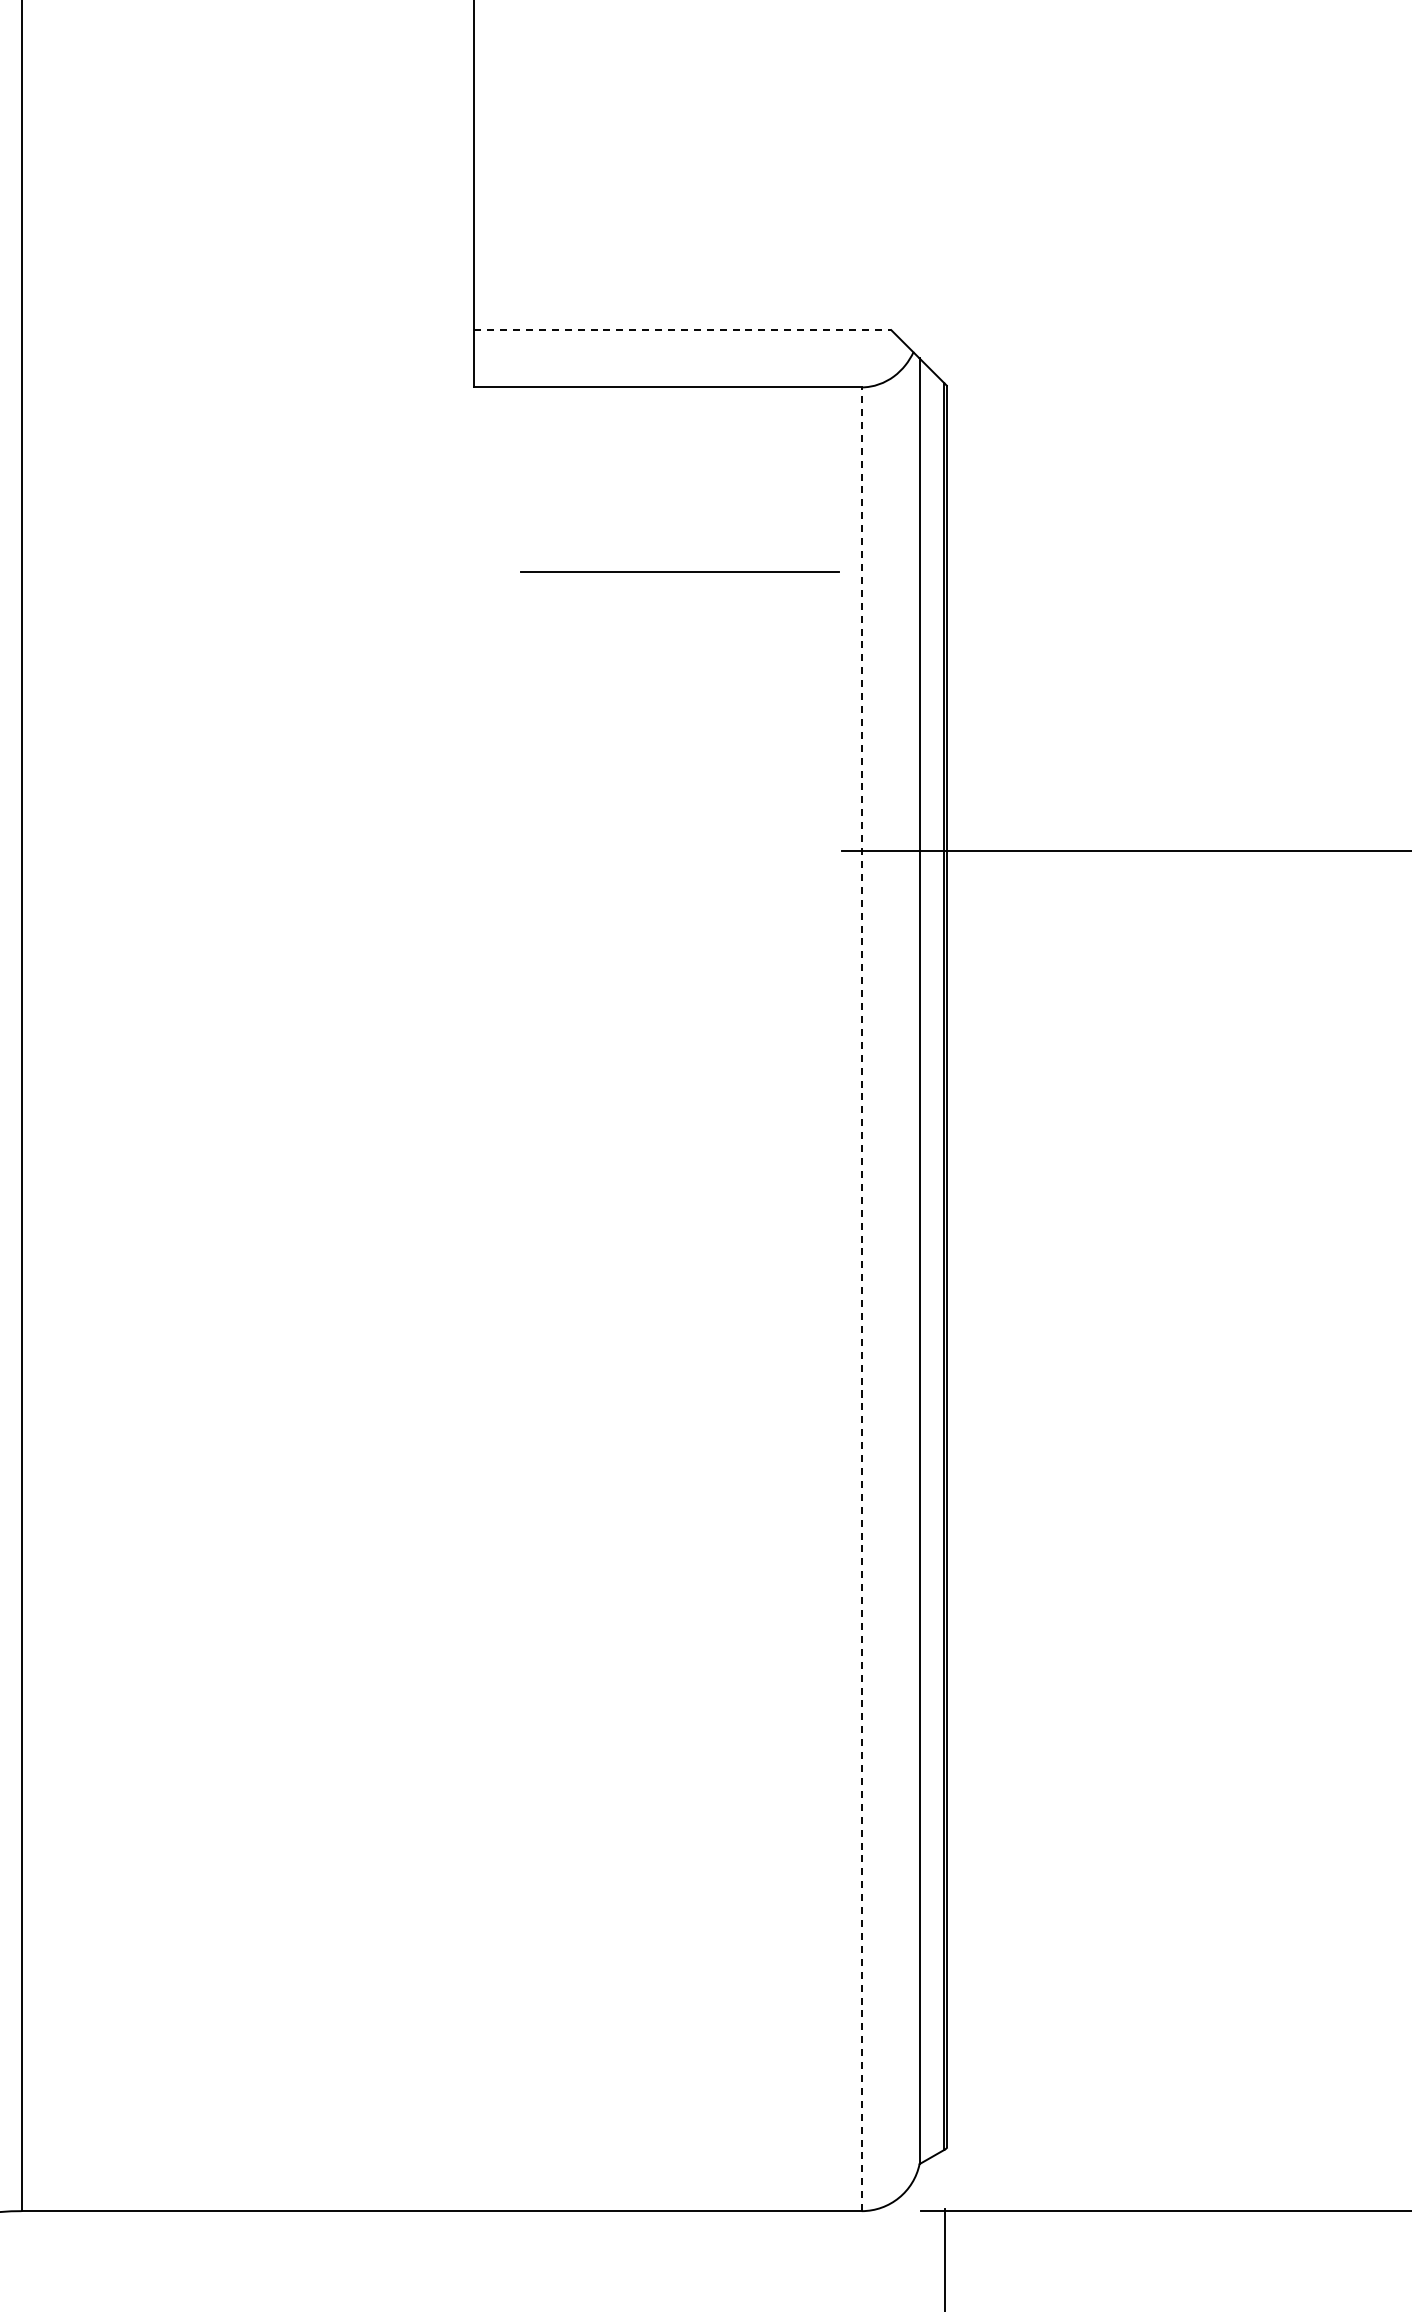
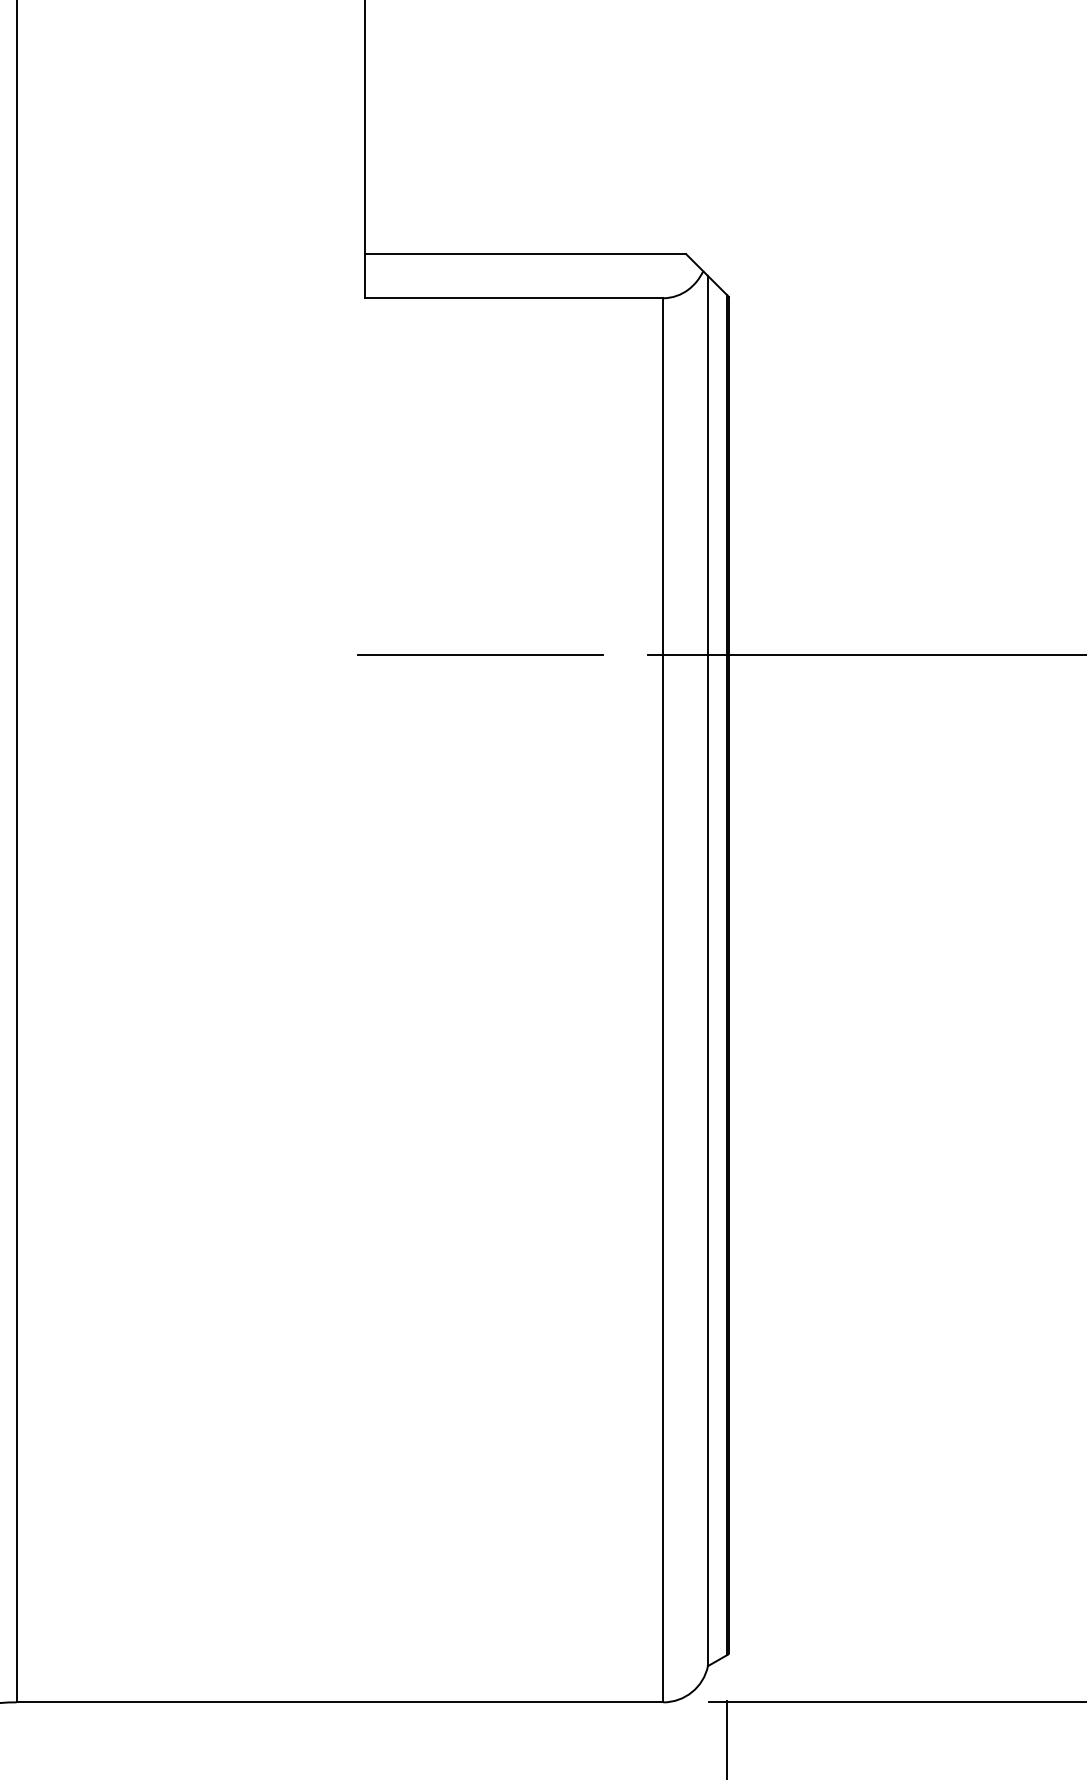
line: (682, 330) -> (525, 254), dashed -> solid
line: (679, 571) -> (479, 654), moved
line: (861, 1299) -> (663, 1000), dashed -> solid

